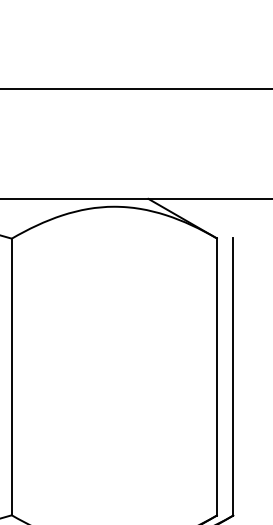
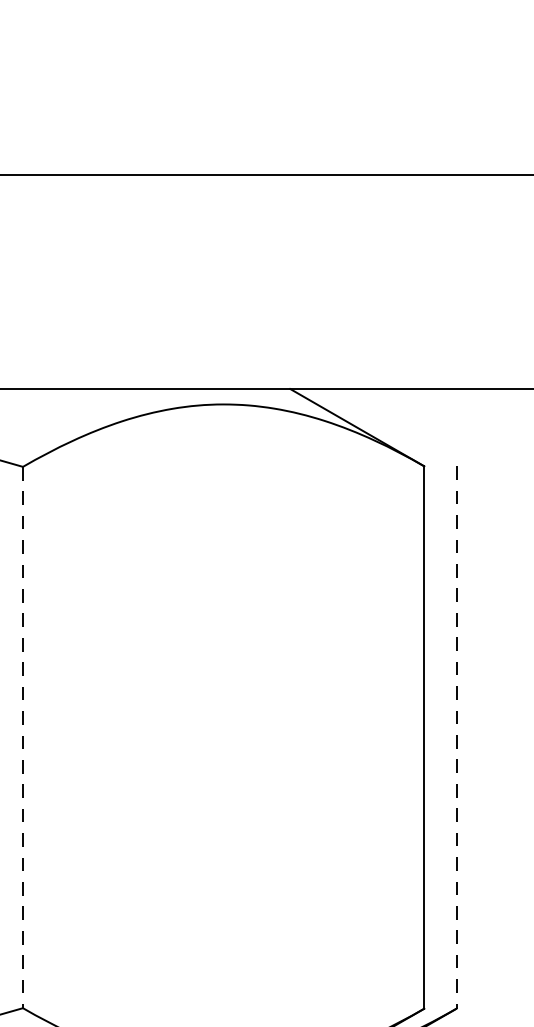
line: (233, 376) -> (456, 736), solid -> dashed
line: (11, 377) -> (22, 738), solid -> dashed

